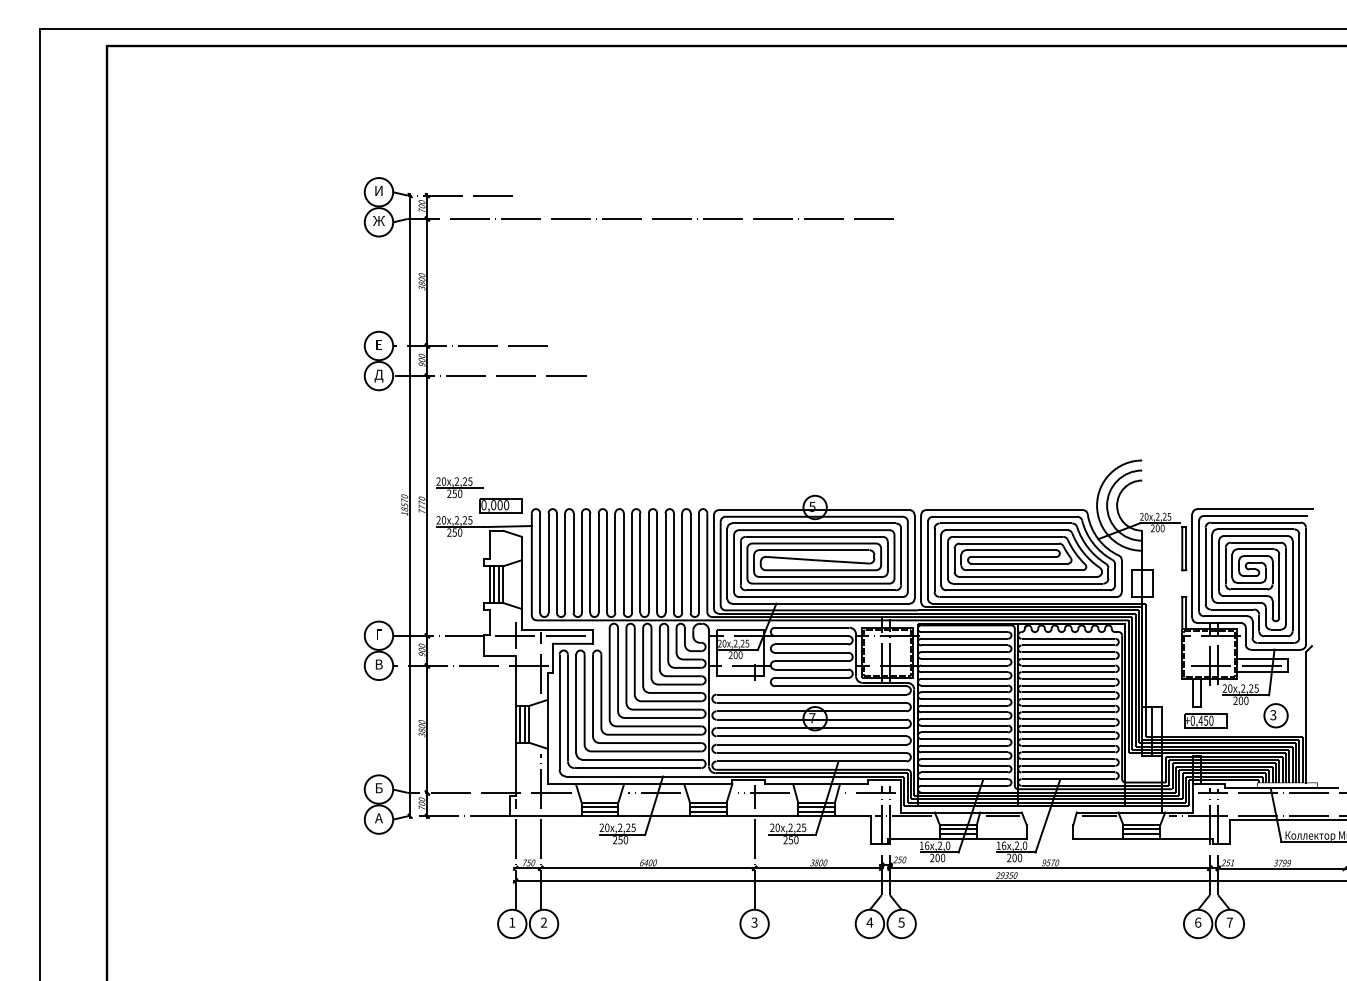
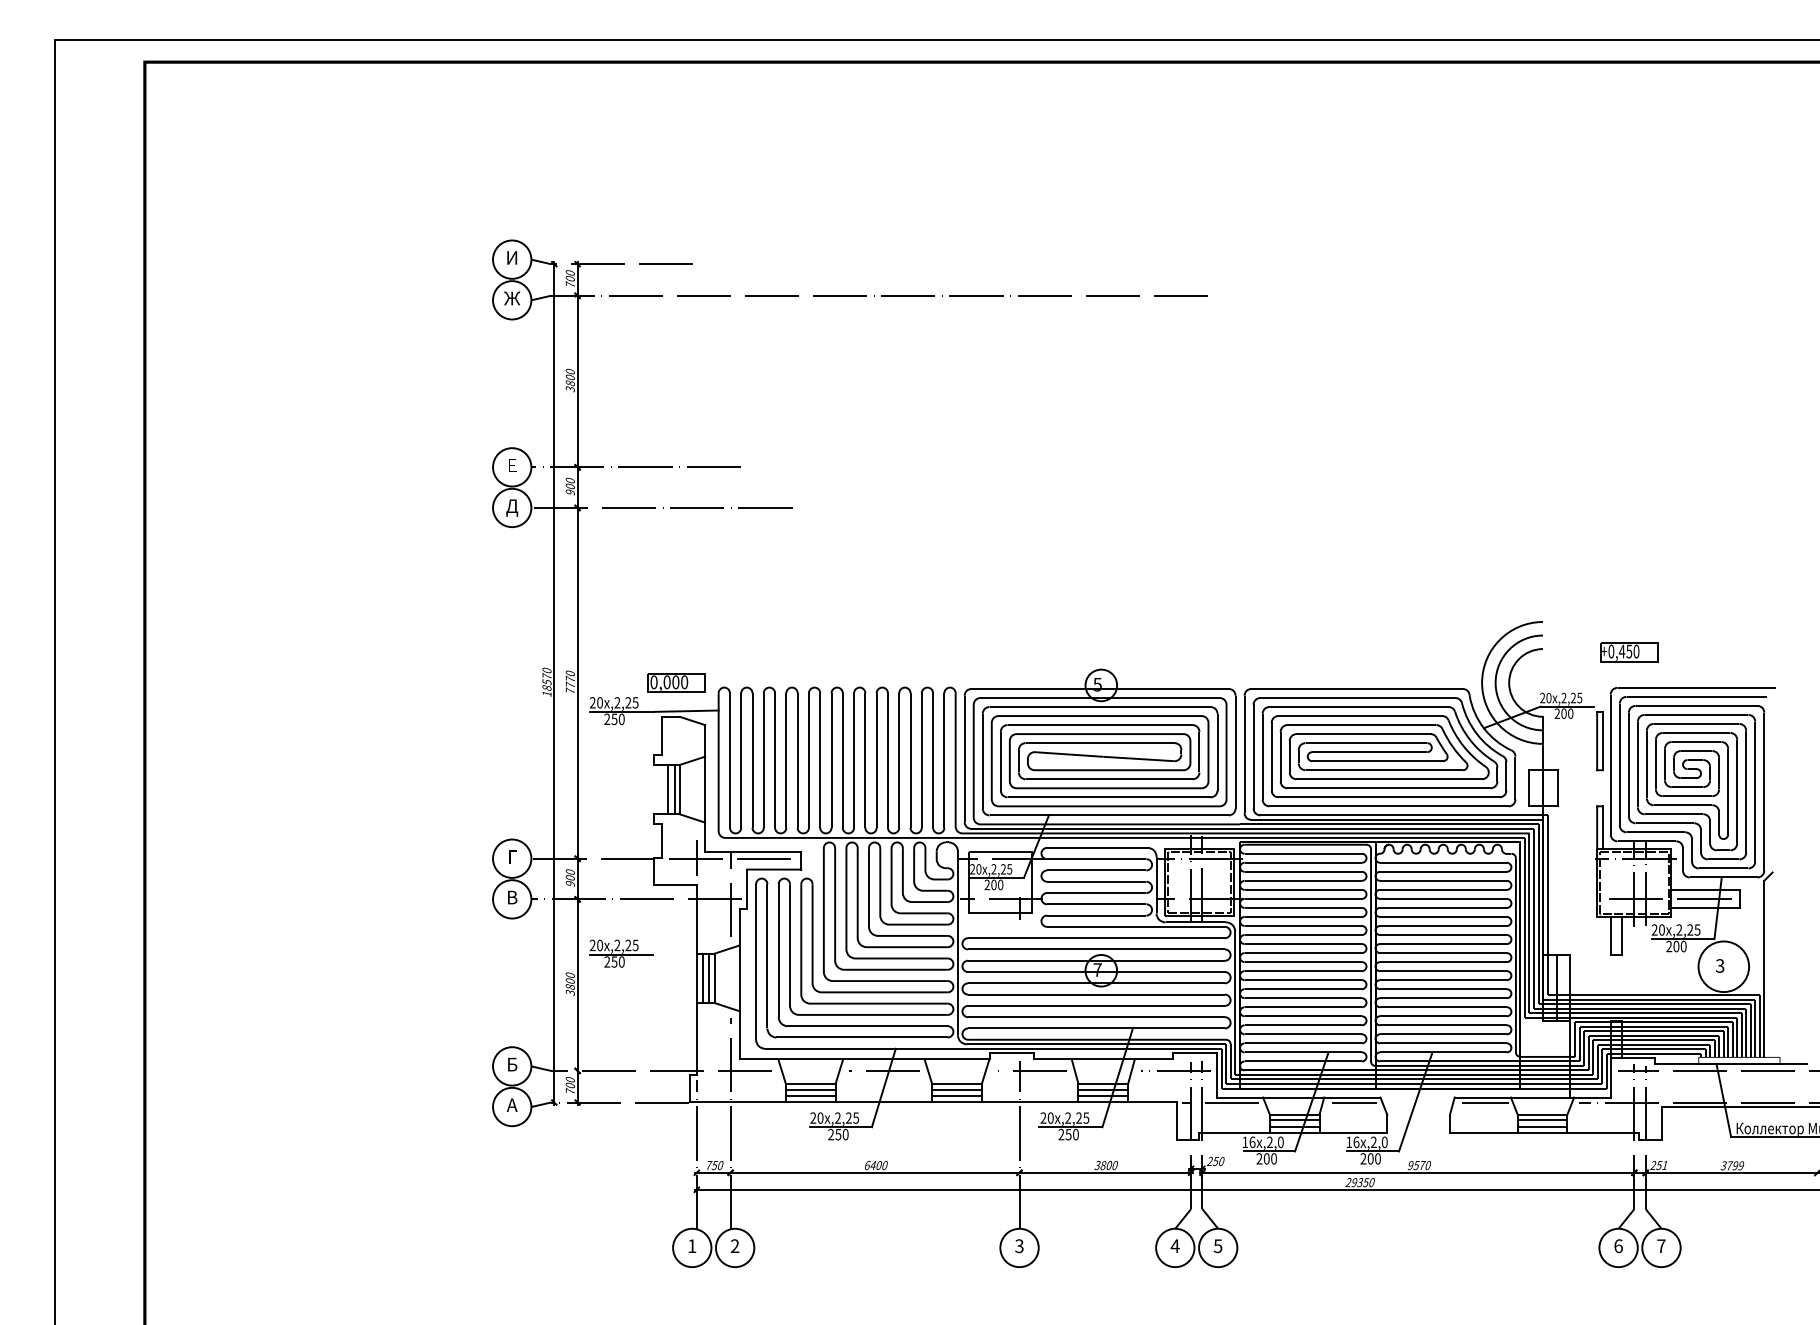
part: (459, 487) -> (621, 953), moved
line: (490, 584) -> (662, 789), removed
circle: (1275, 715) -> (1723, 966), size x1.6
part: (1206, 721) -> (1629, 652), moved

